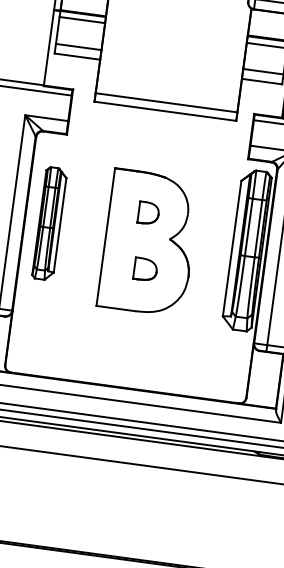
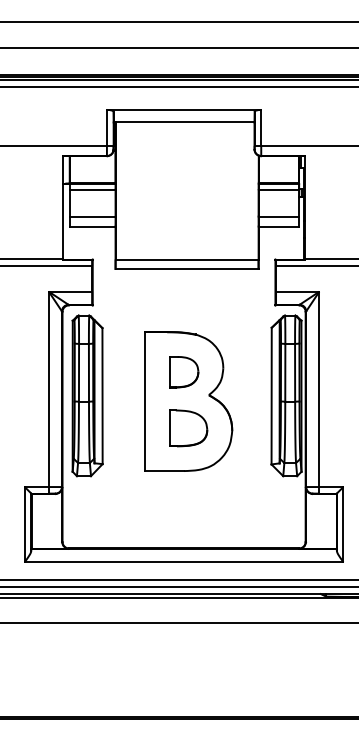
part: (148, 213) -> (184, 372), size x1.43
part: (49, 223) -> (87, 395), size x1.43
part: (145, 269) -> (188, 428), size x1.67

